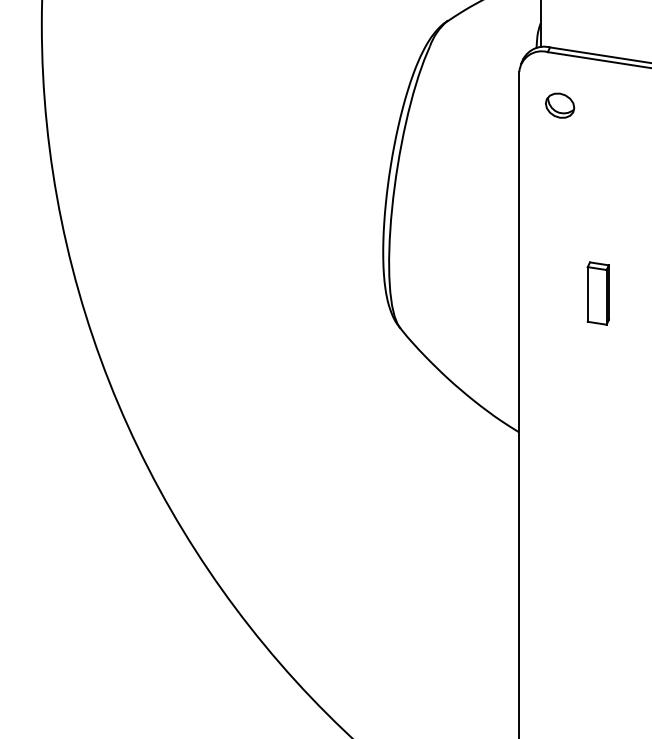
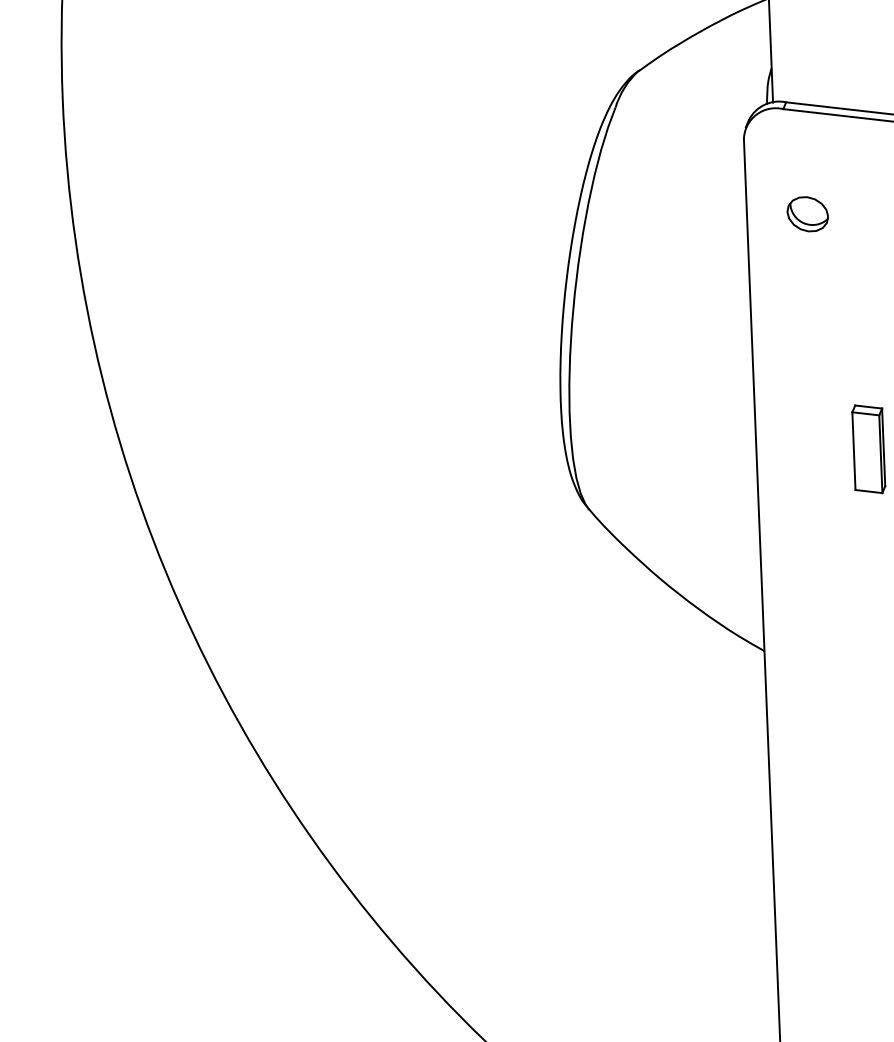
part: (560, 105) -> (808, 213), moved

